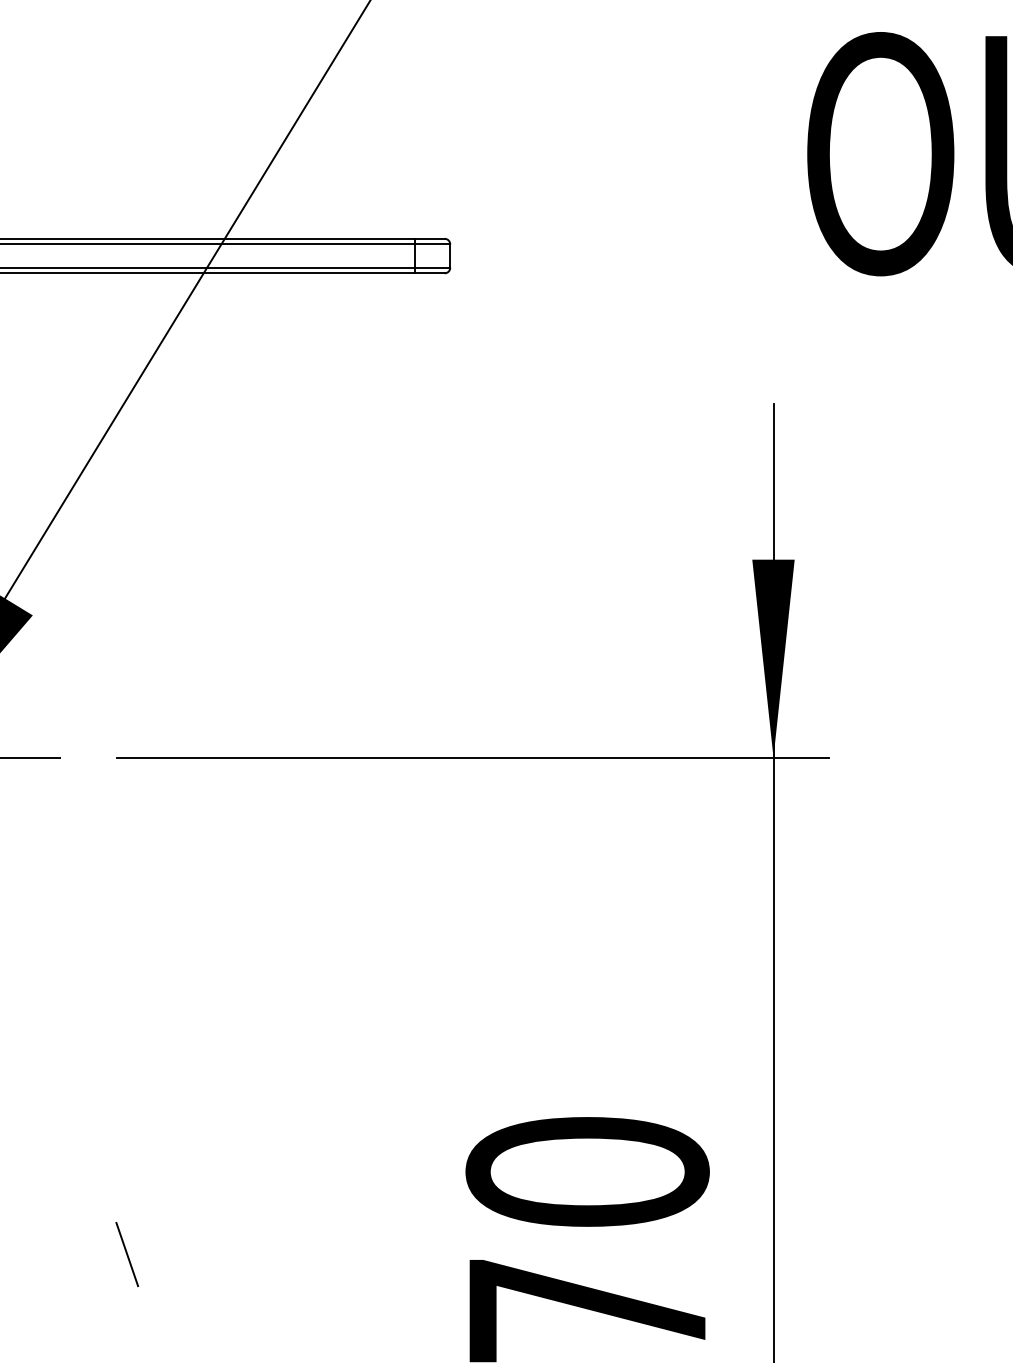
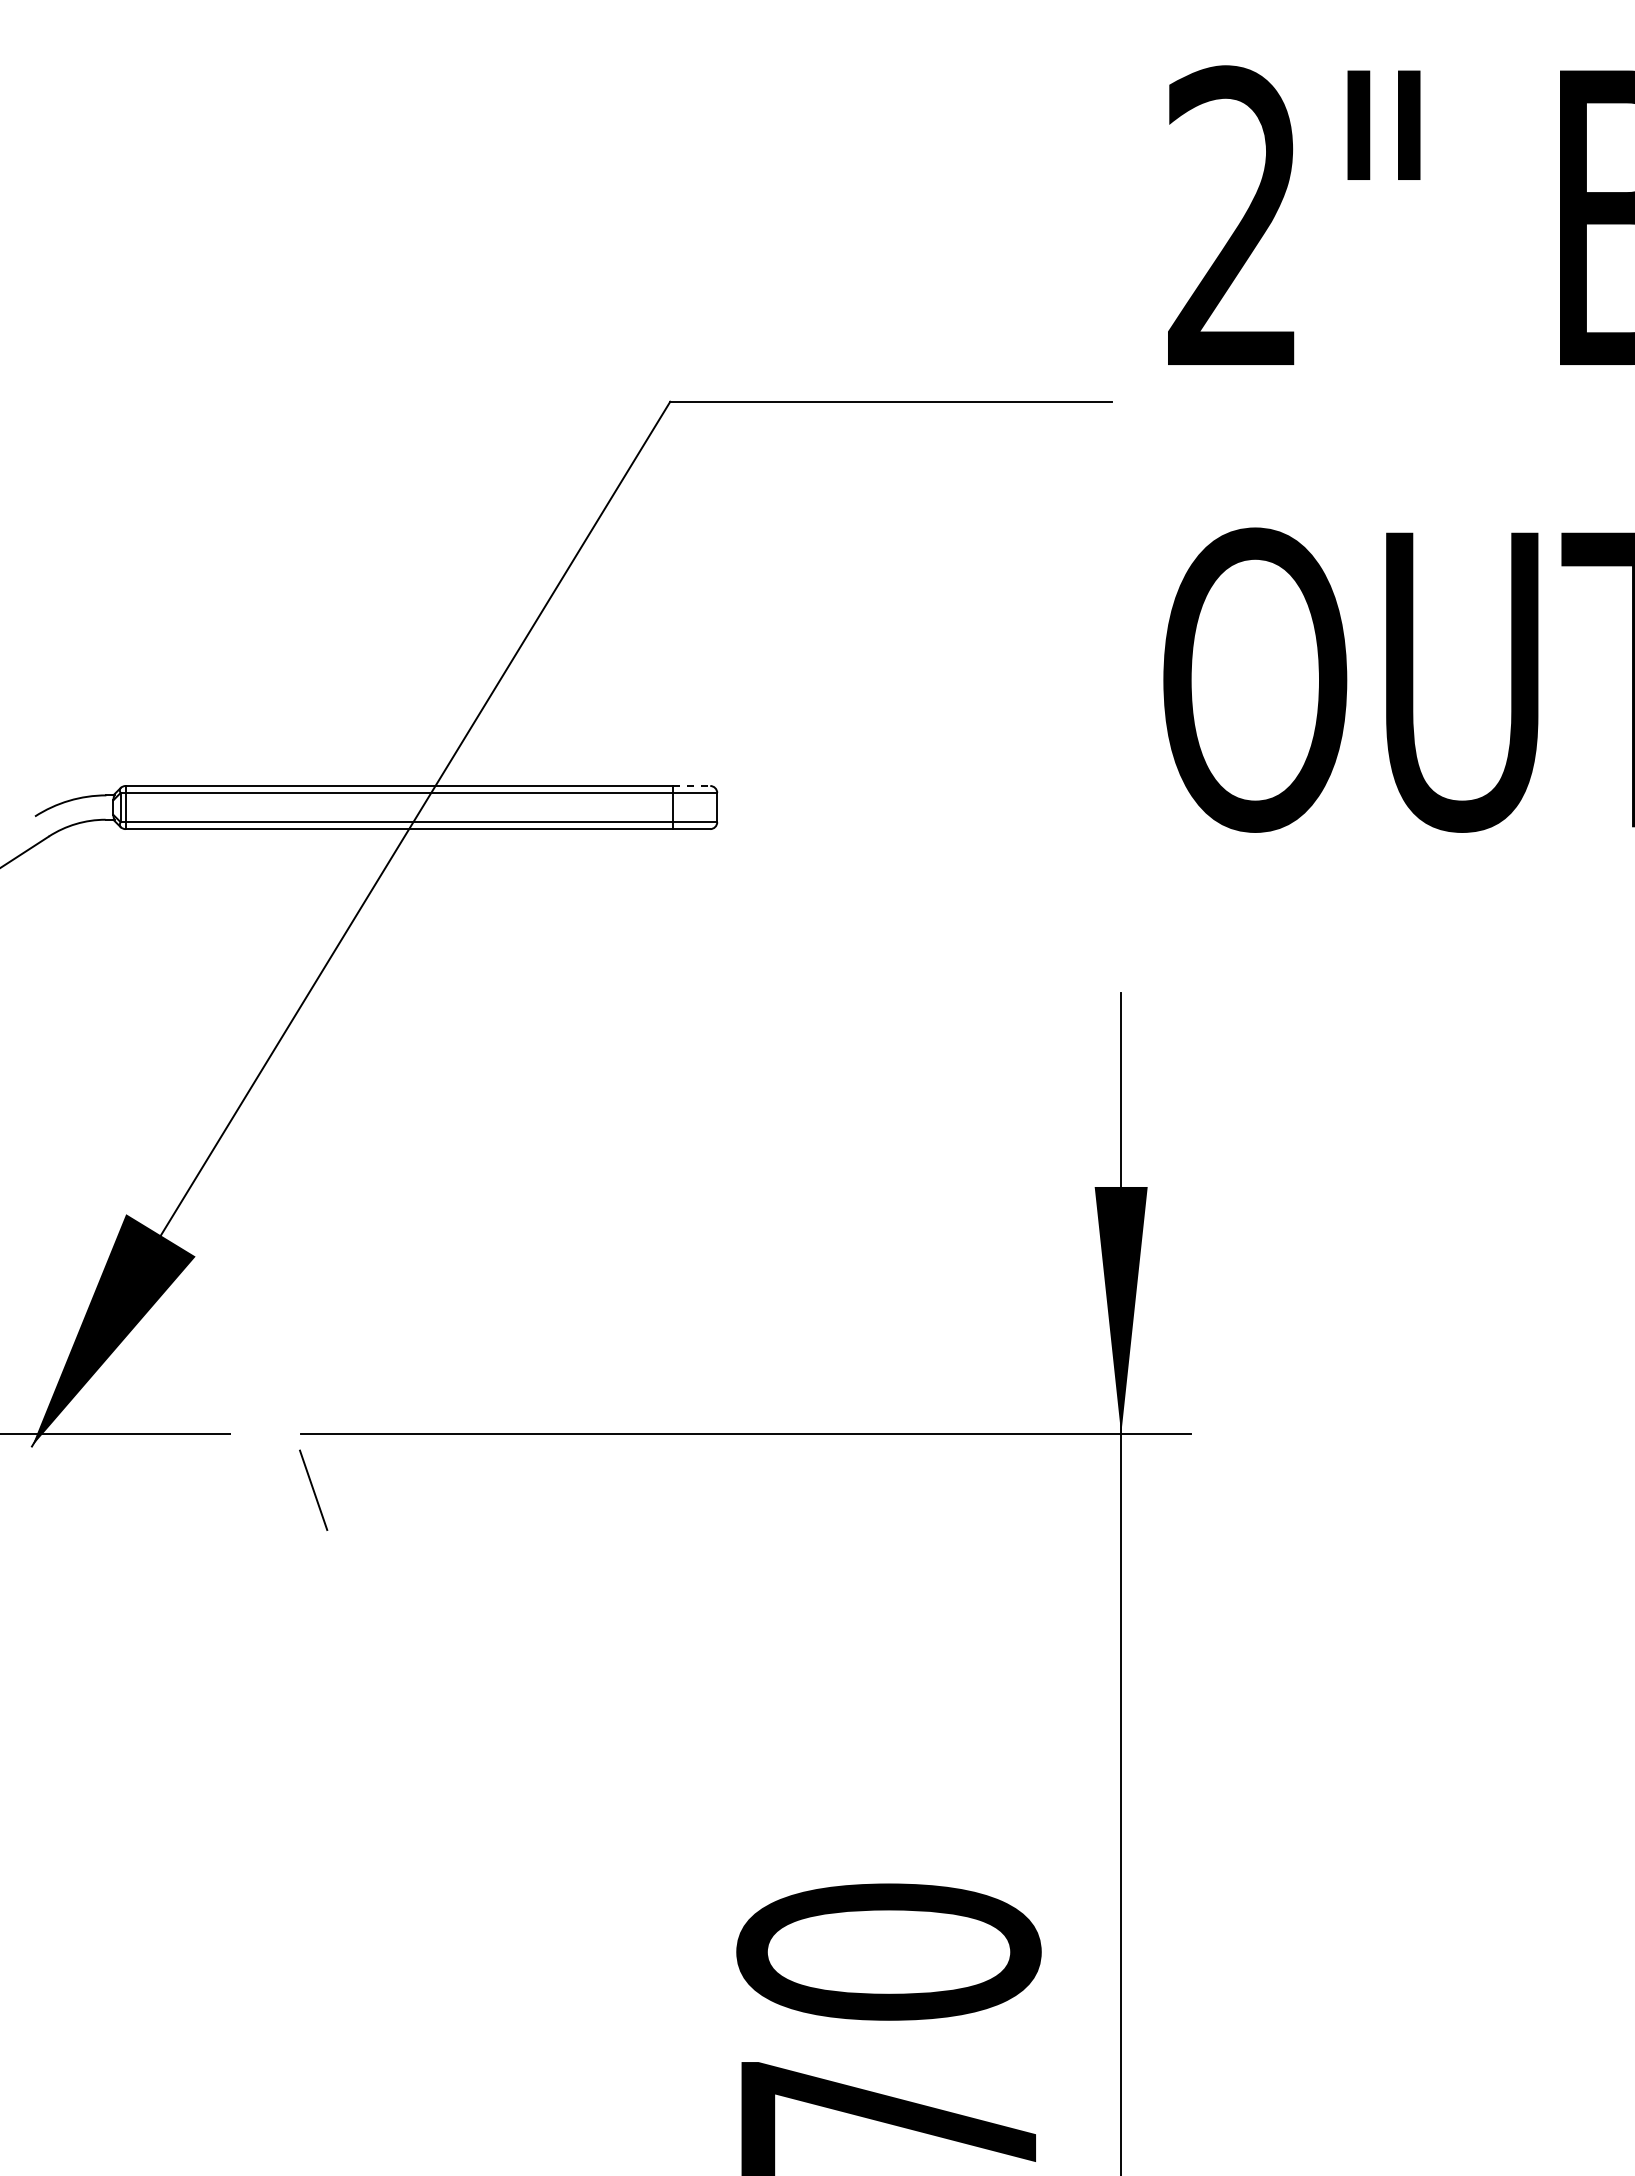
line: (429, 239) -> (691, 786), solid -> dashed
line: (127, 1253) -> (313, 1489), moved

